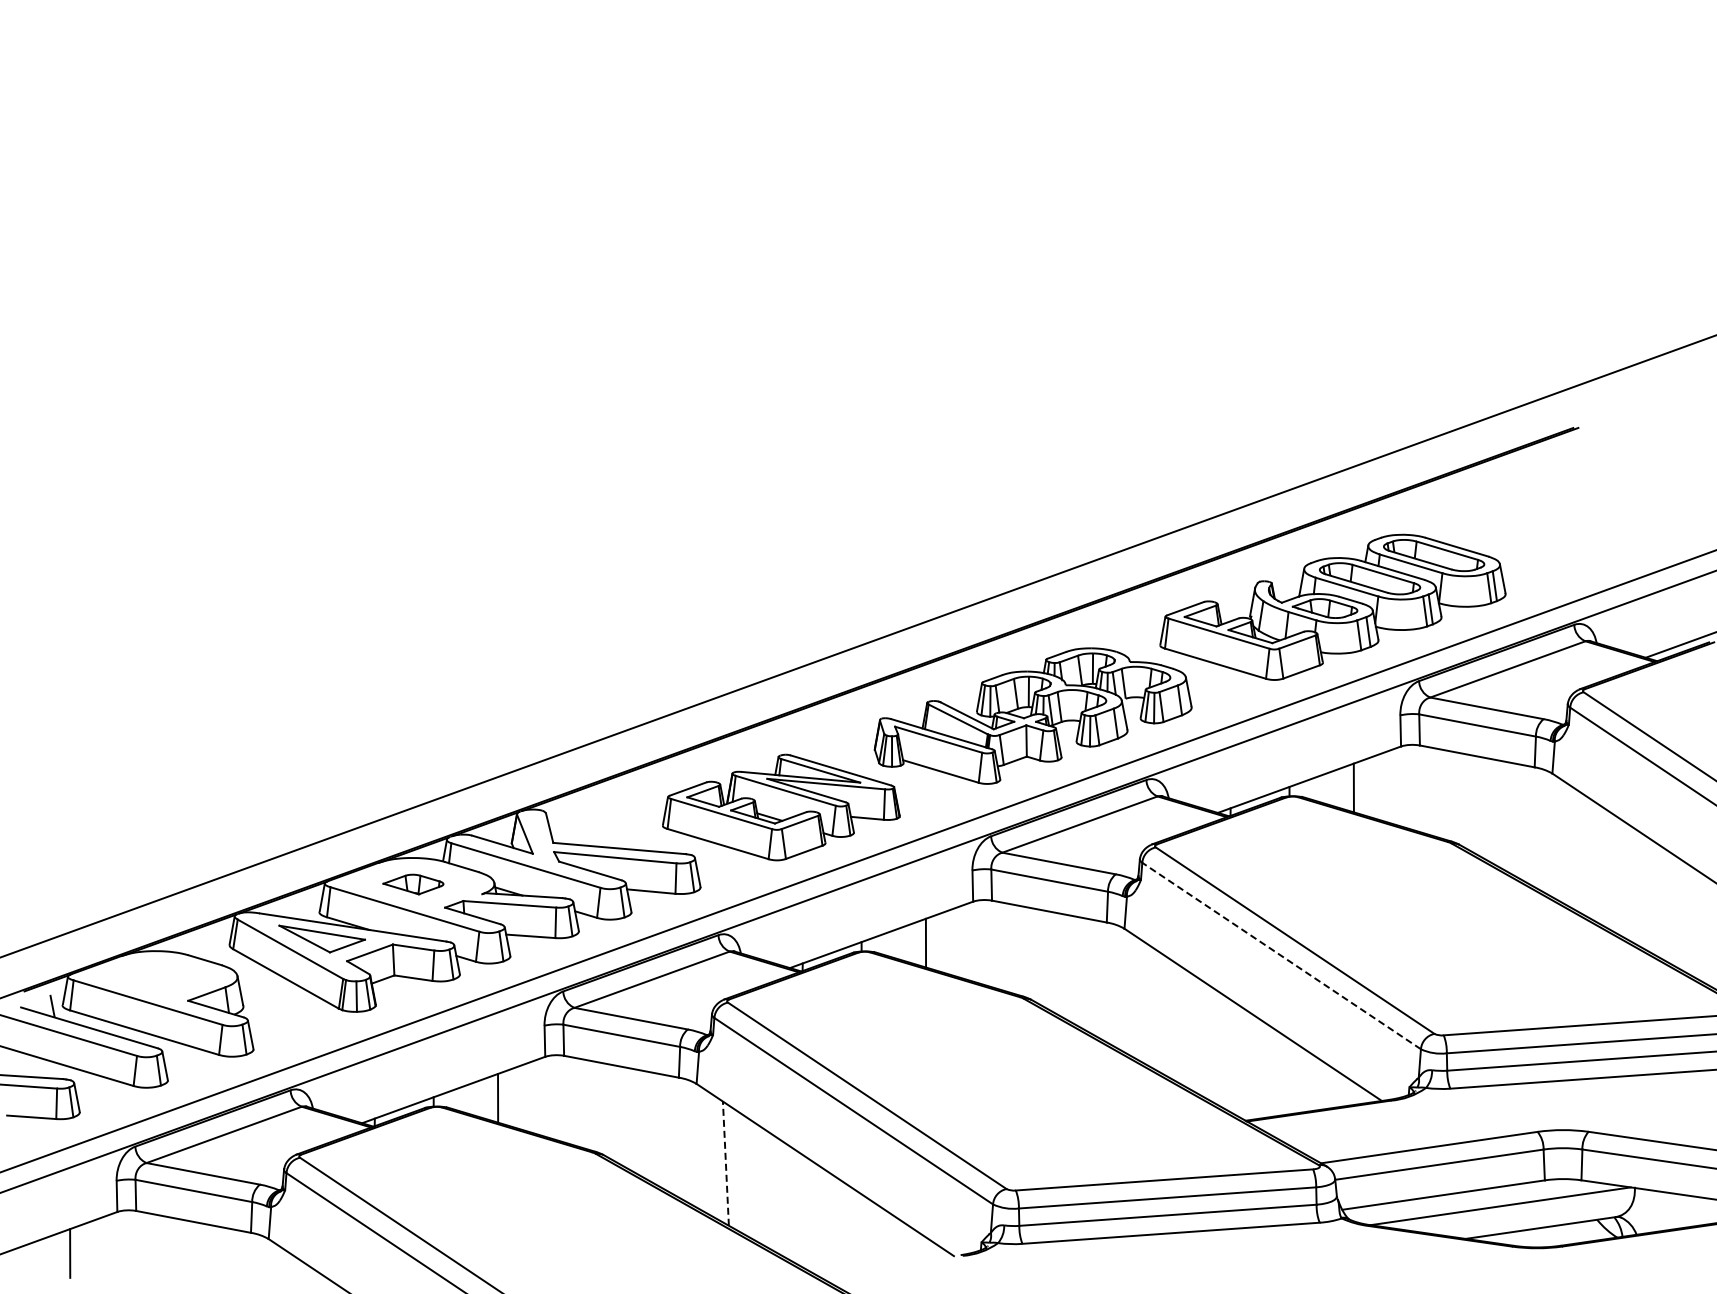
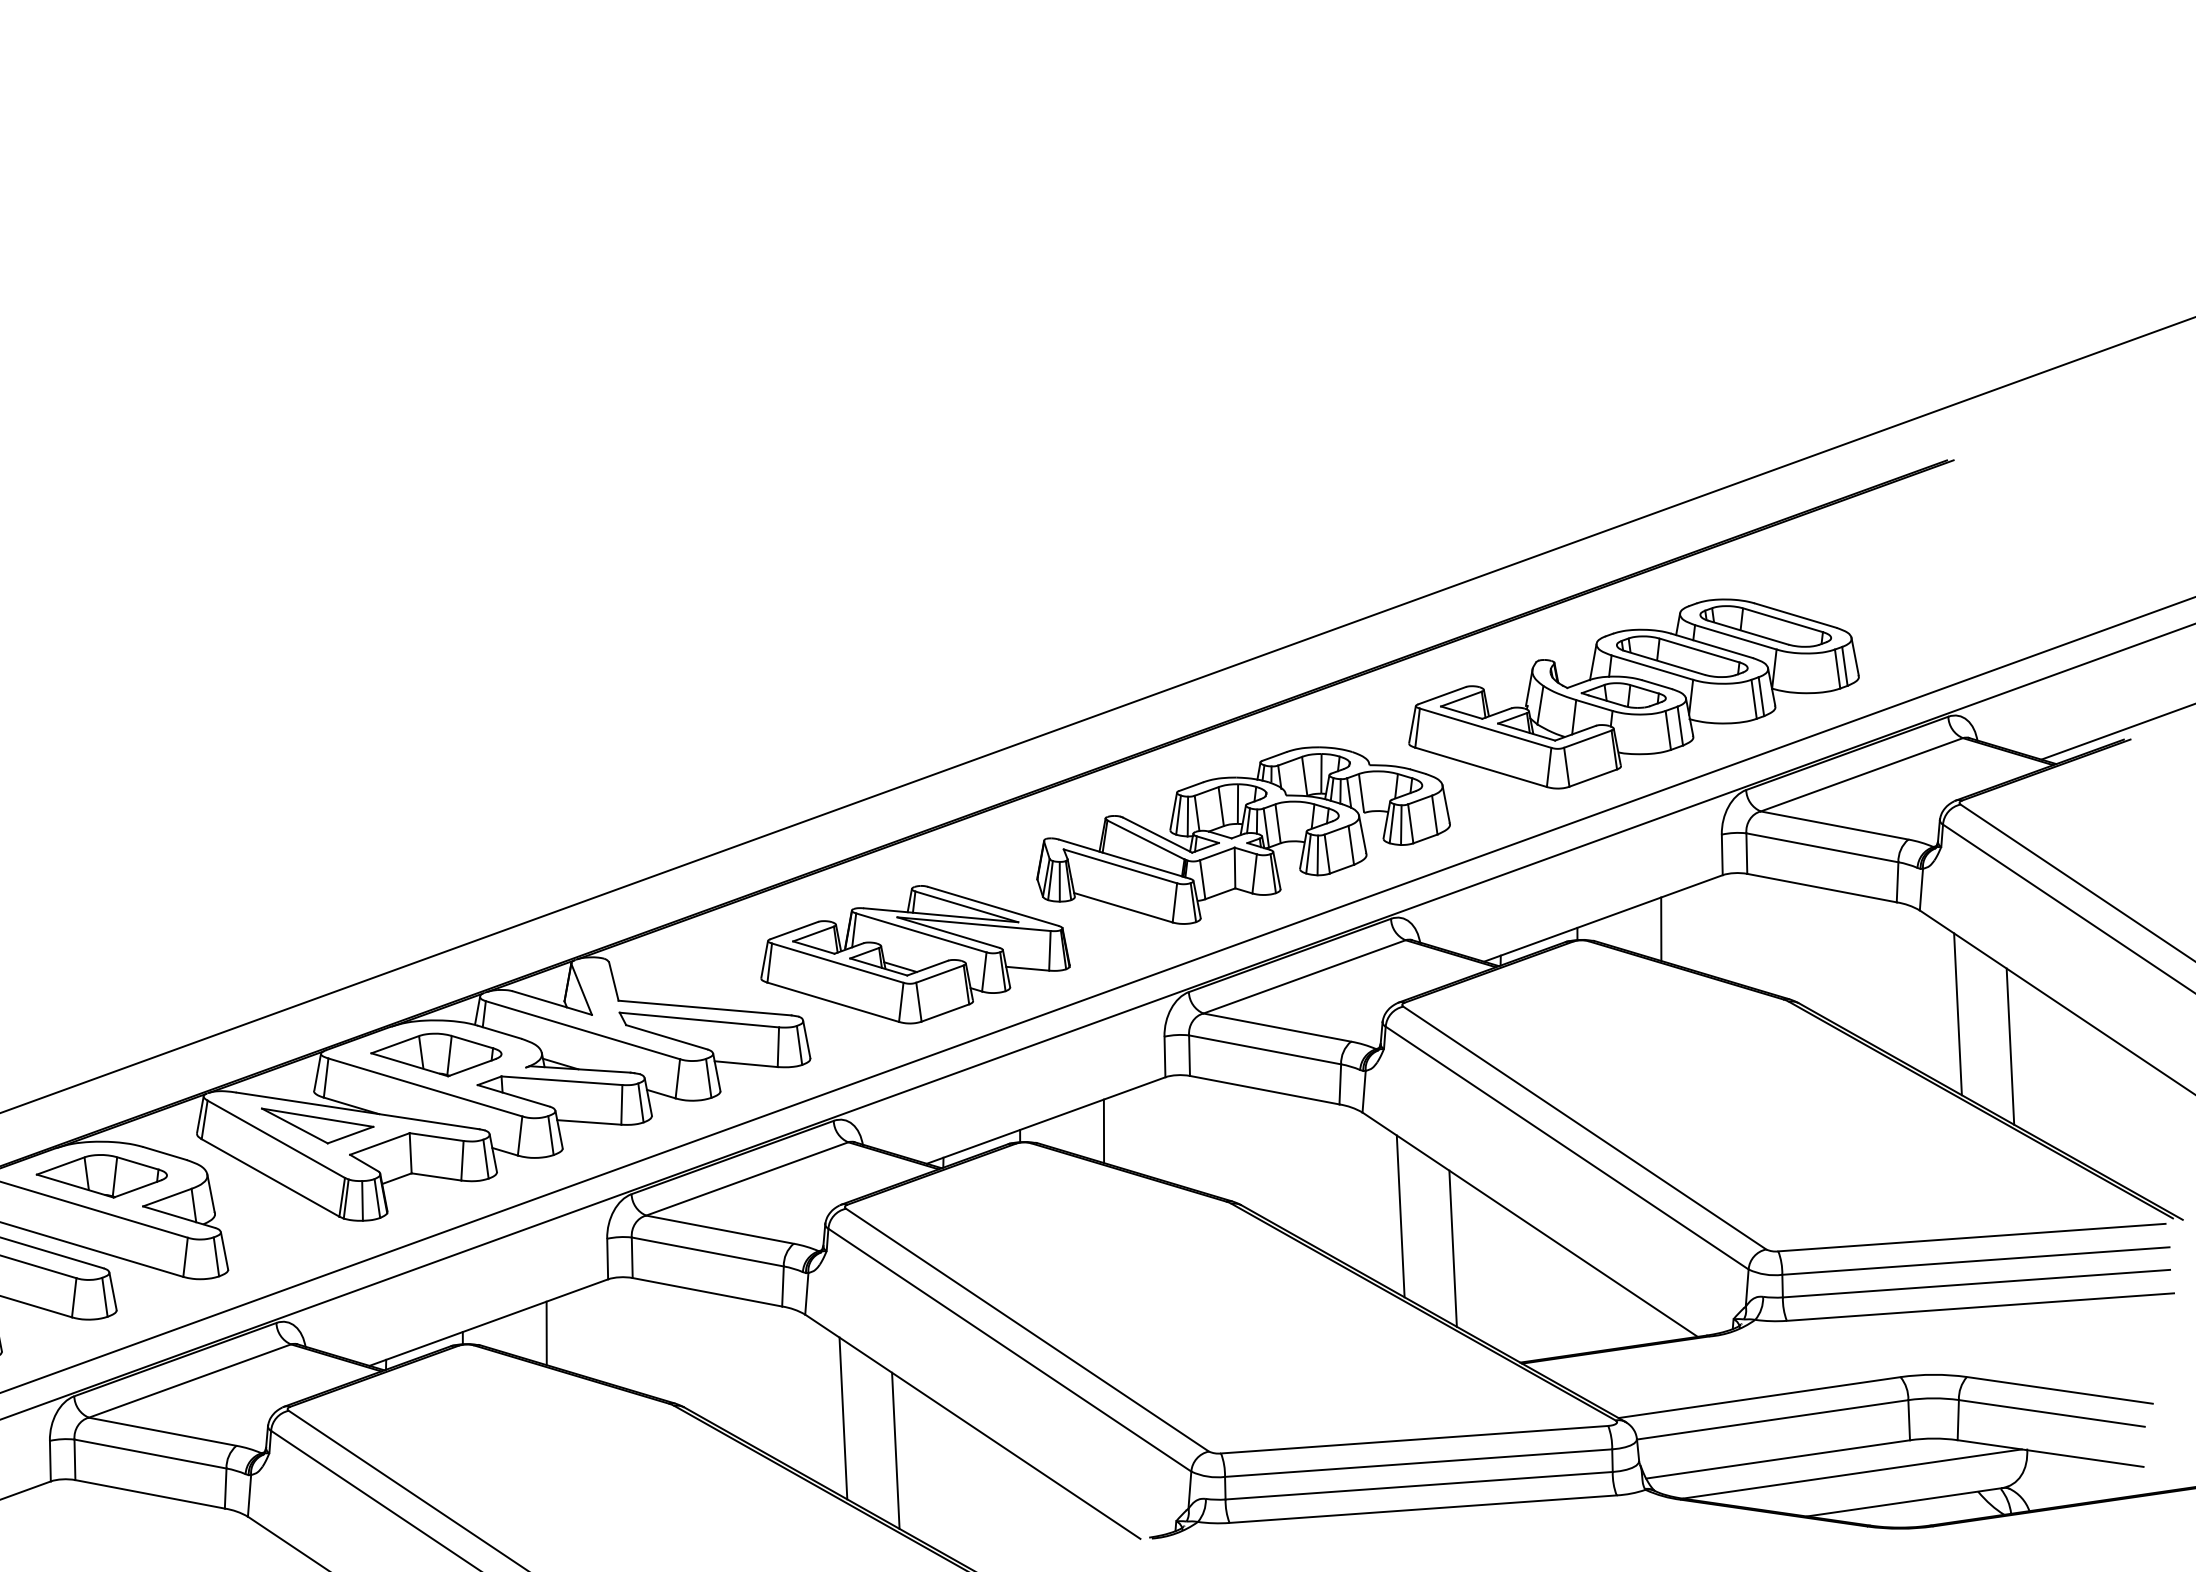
line: (1581, 853) -> (1957, 1014), added
line: (1621, 878) -> (2009, 1047), added
part: (413, 884) -> (436, 1054), size x1.67
line: (1281, 956) -> (1567, 1148), dashed -> solid
part: (156, 977) -> (101, 1176), added
line: (1153, 1008) -> (1400, 1216), added
line: (1193, 1033) -> (1452, 1248), added
line: (725, 1163) -> (842, 1418), dashed -> solid
line: (766, 1188) -> (896, 1450), added

